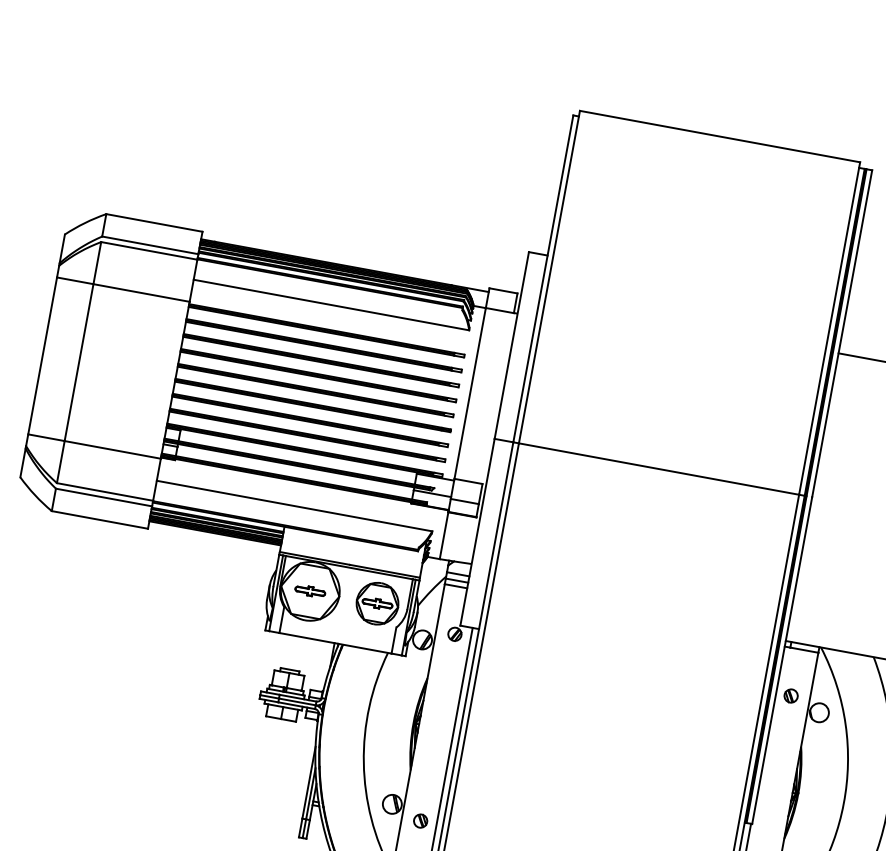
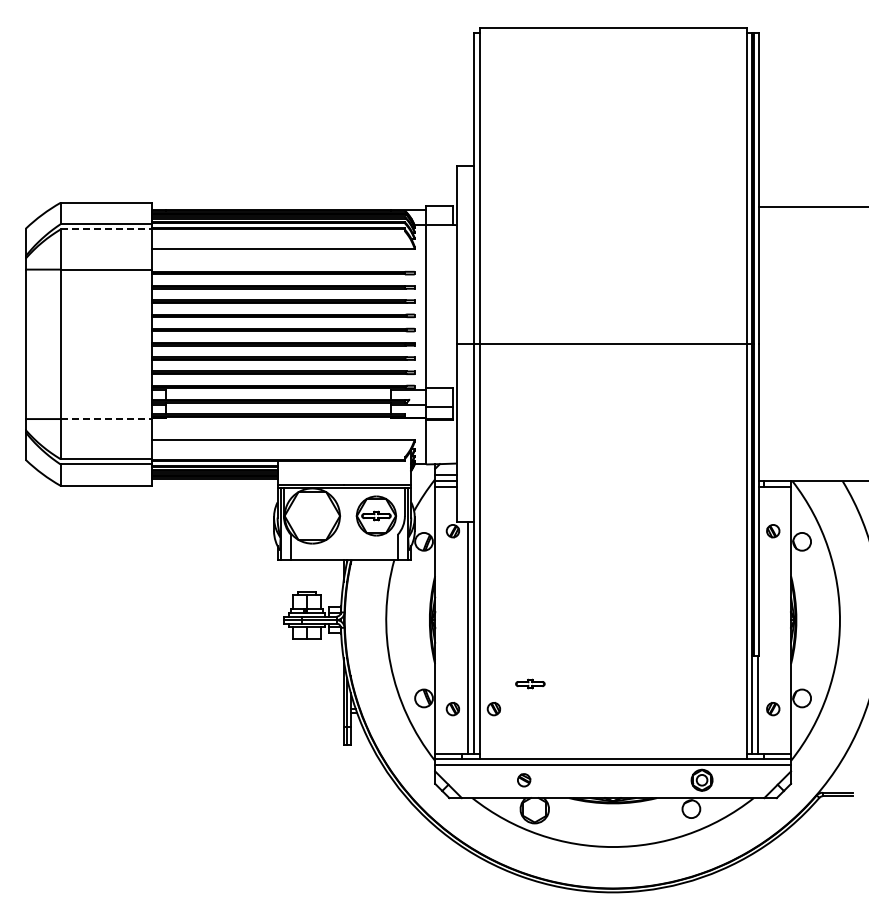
line: (149, 250) -> (106, 229), solid -> dashed
line: (112, 450) -> (106, 419), solid -> dashed
part: (310, 590) -> (530, 683), moved
part: (463, 829) -> (493, 709), added

